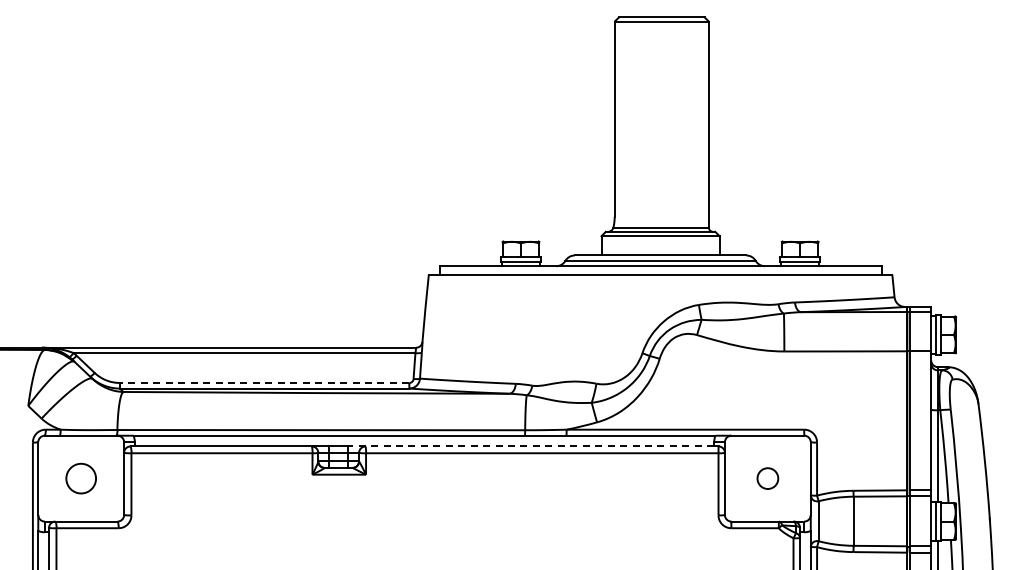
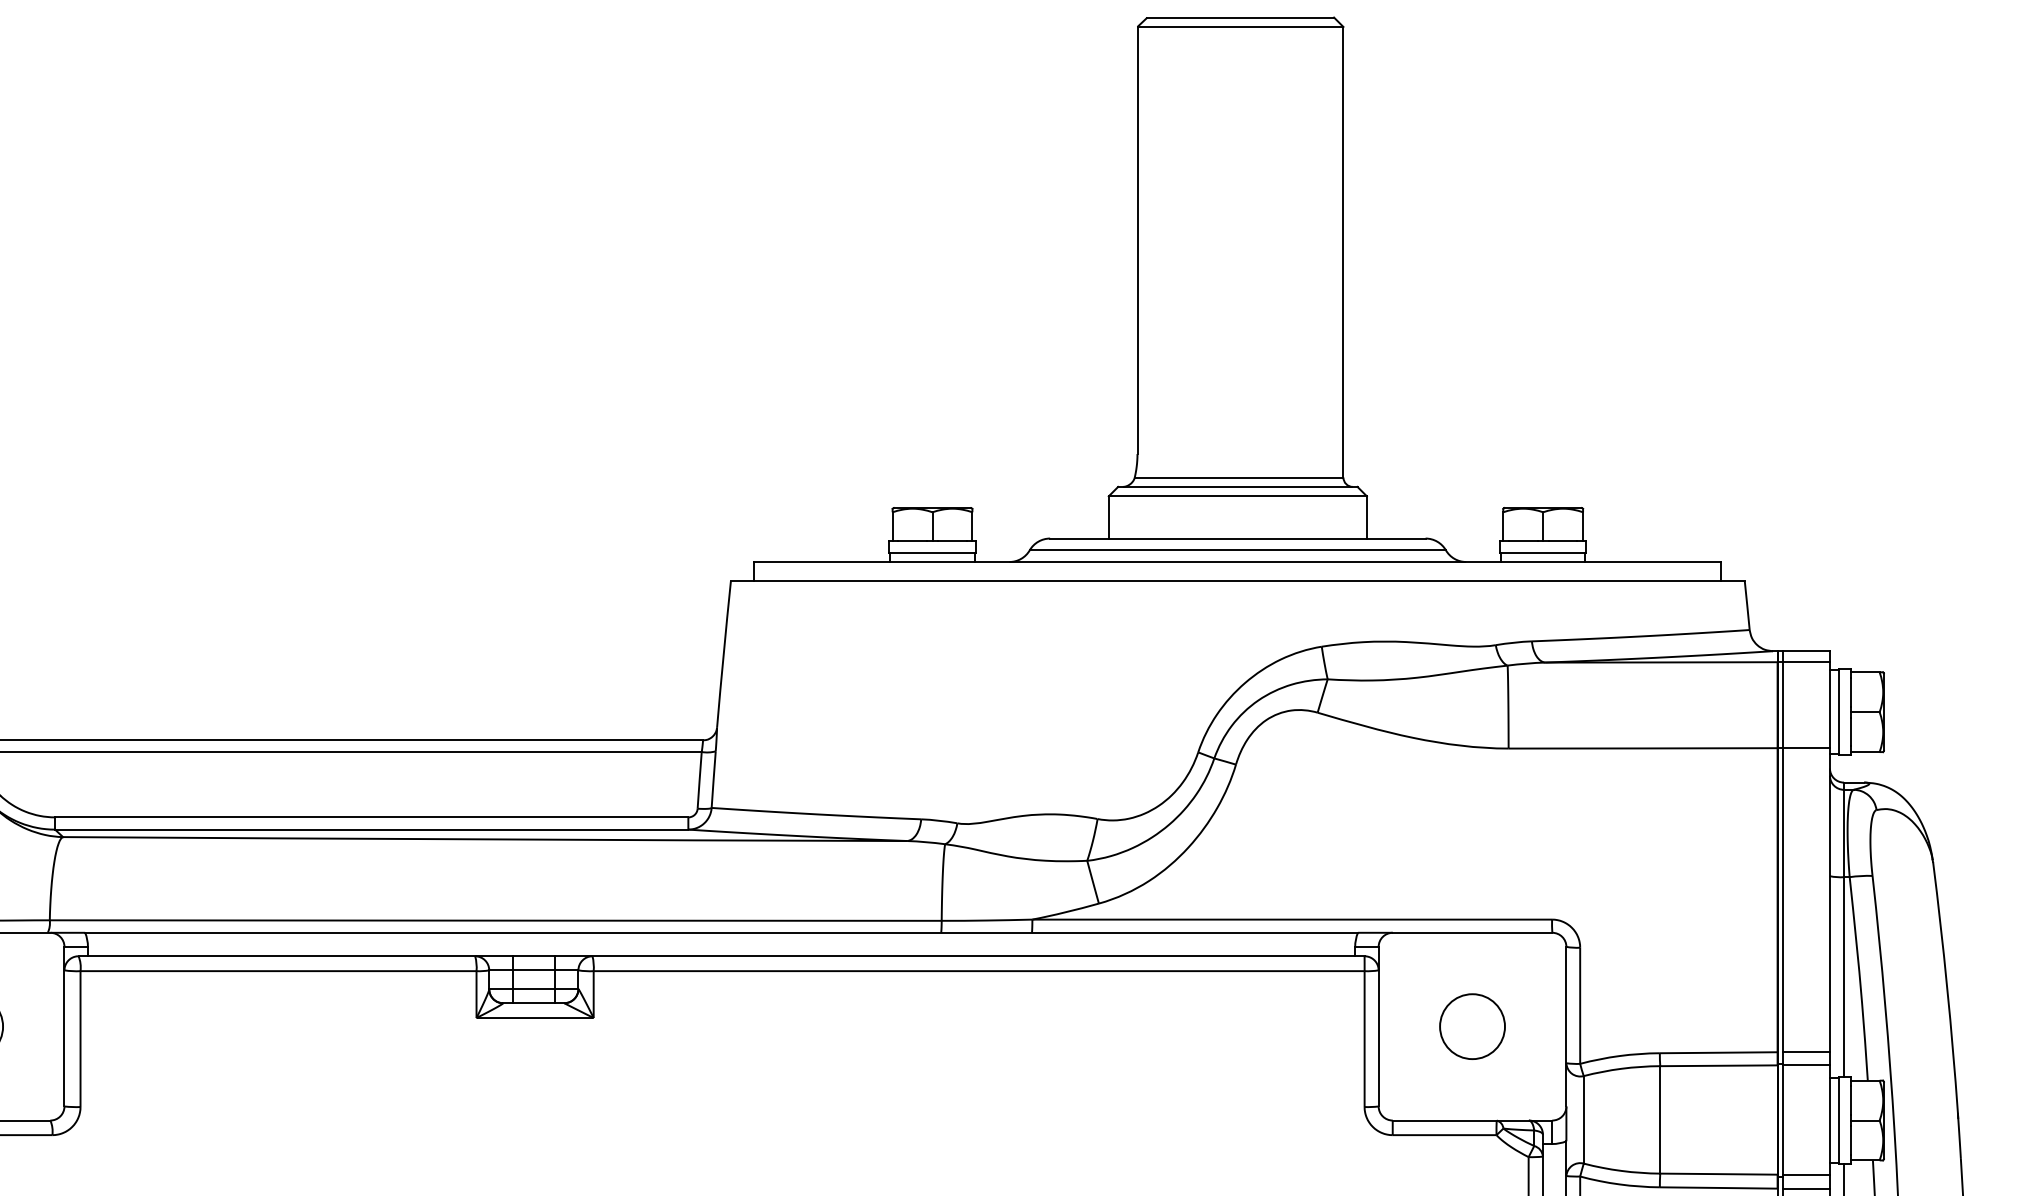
line: (264, 382) -> (371, 816), dashed -> solid
line: (531, 446) -> (955, 956), dashed -> solid
circle: (767, 478) -> (1471, 1026), size x1.43

